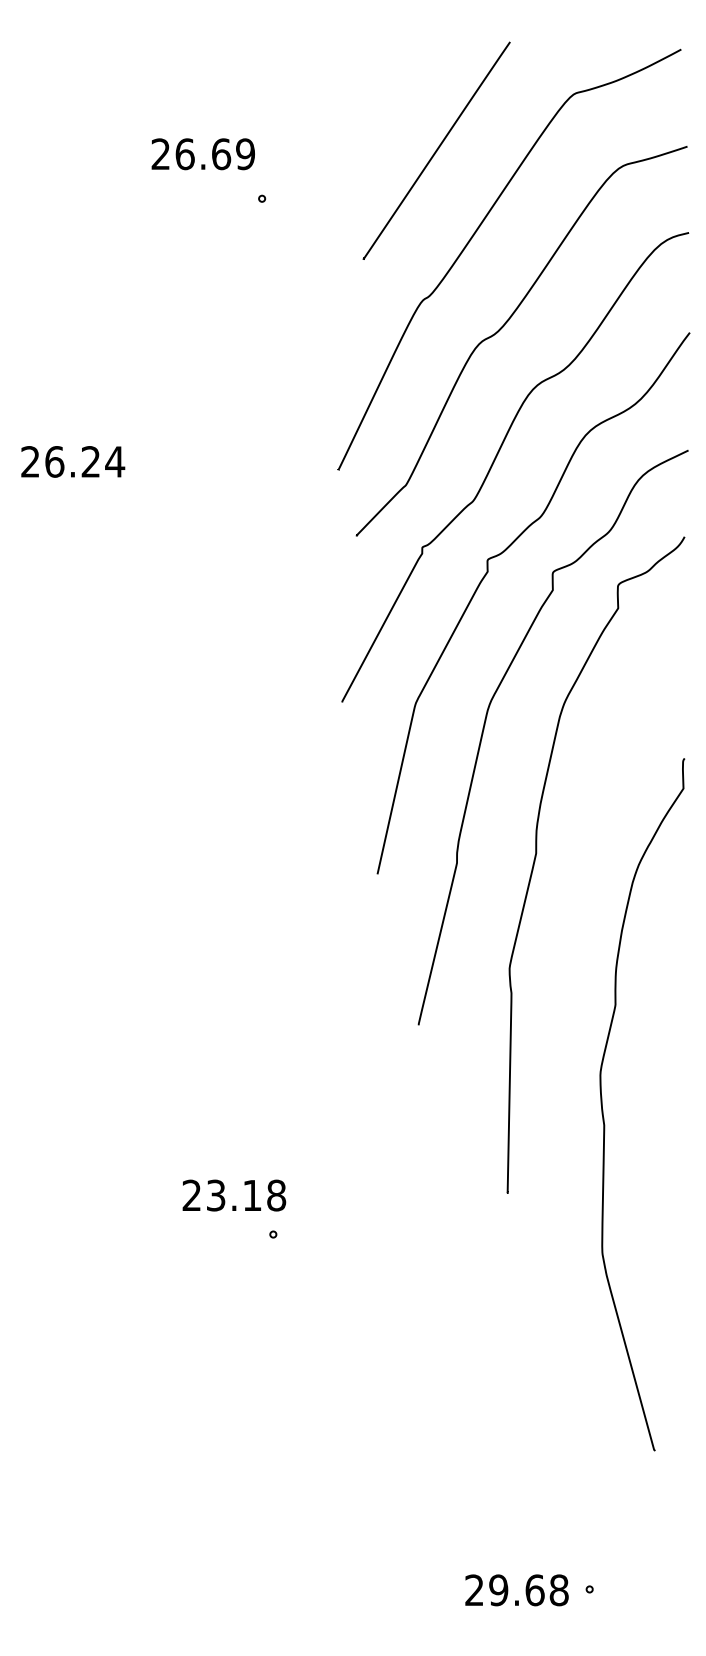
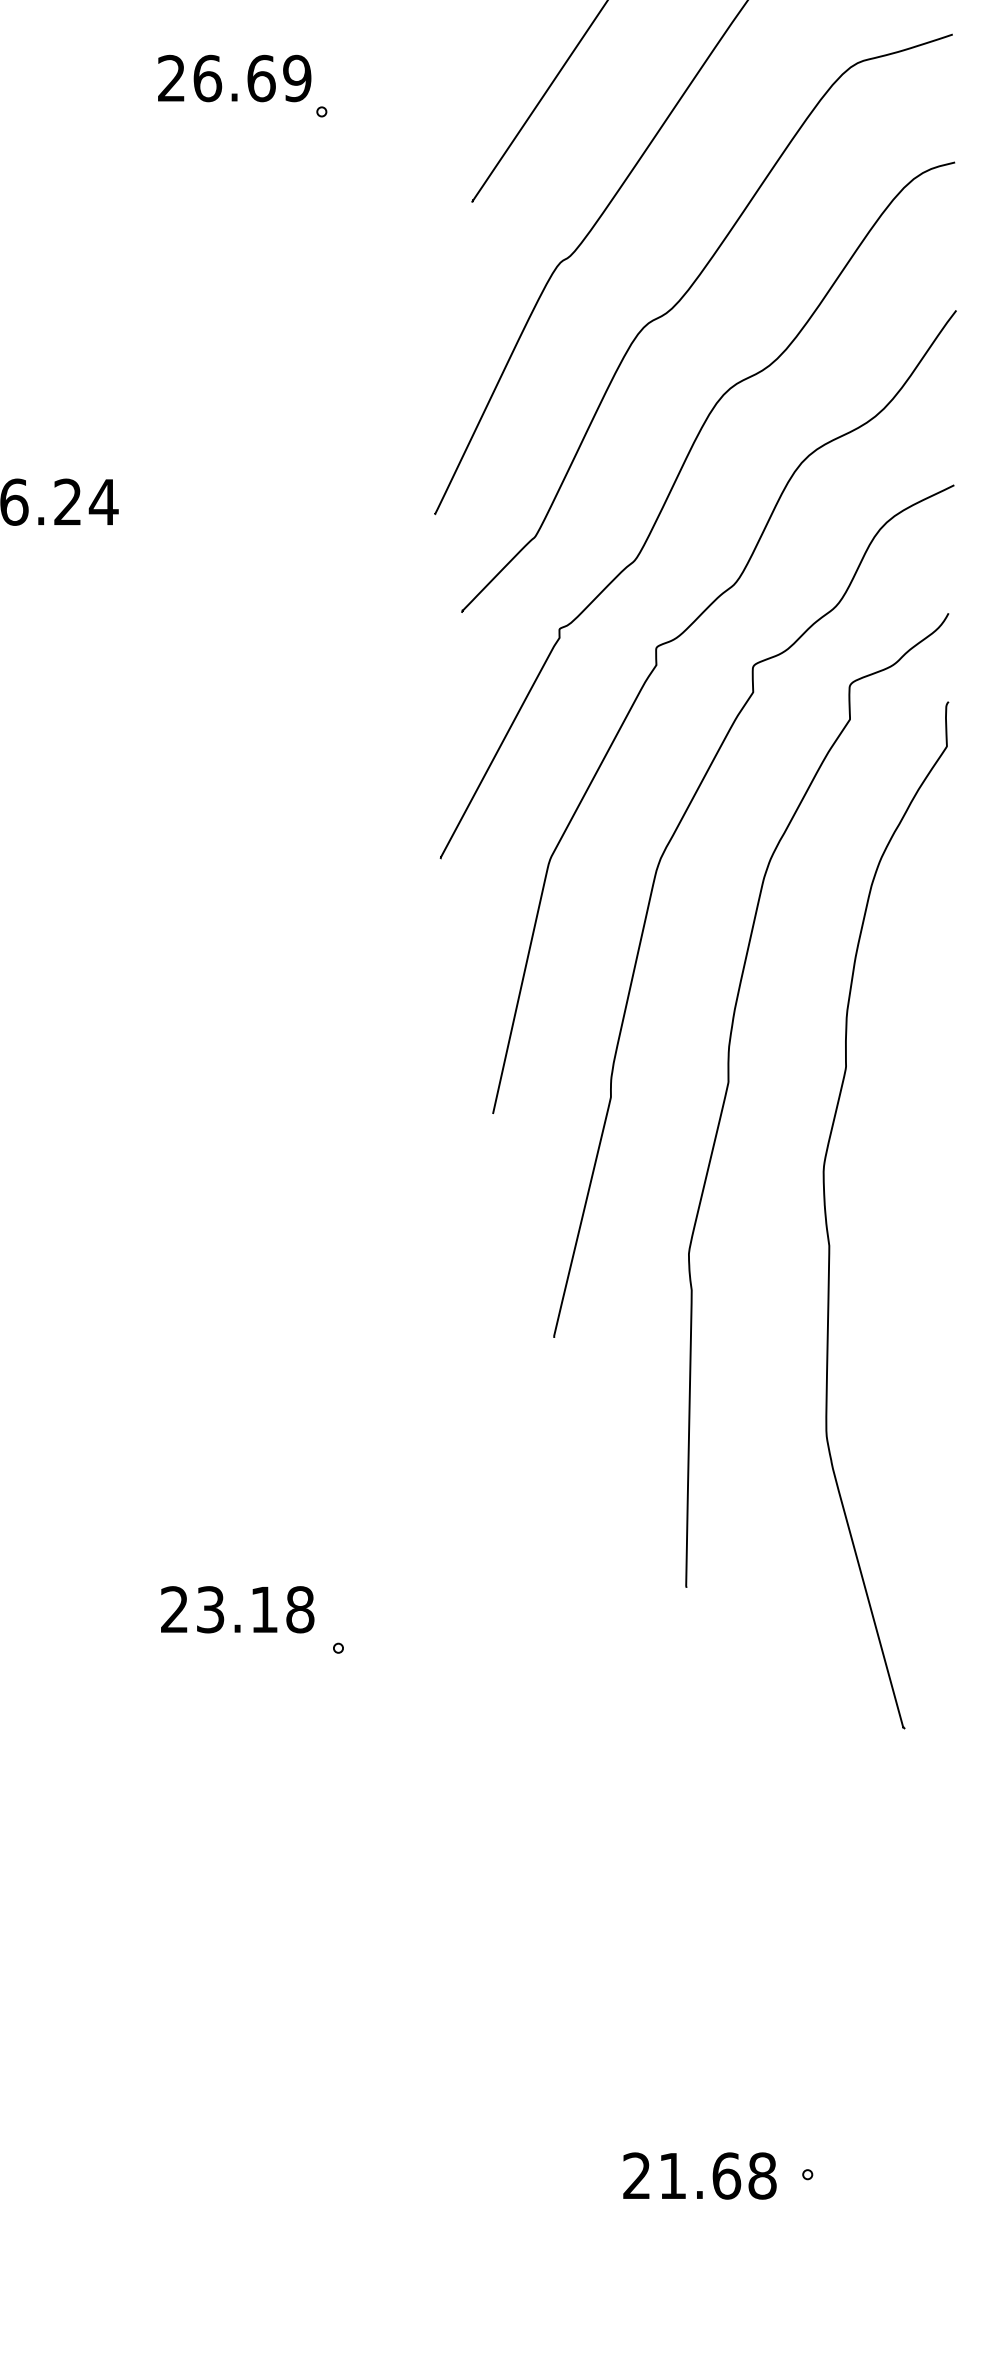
text: (202, 154) -> (233, 78), moved
curve: (603, 1109) -> (828, 1222), moved
text: (234, 1195) -> (237, 1609), moved
text: (498, 1590) -> (672, 2176), 29.68 -> 21.68

